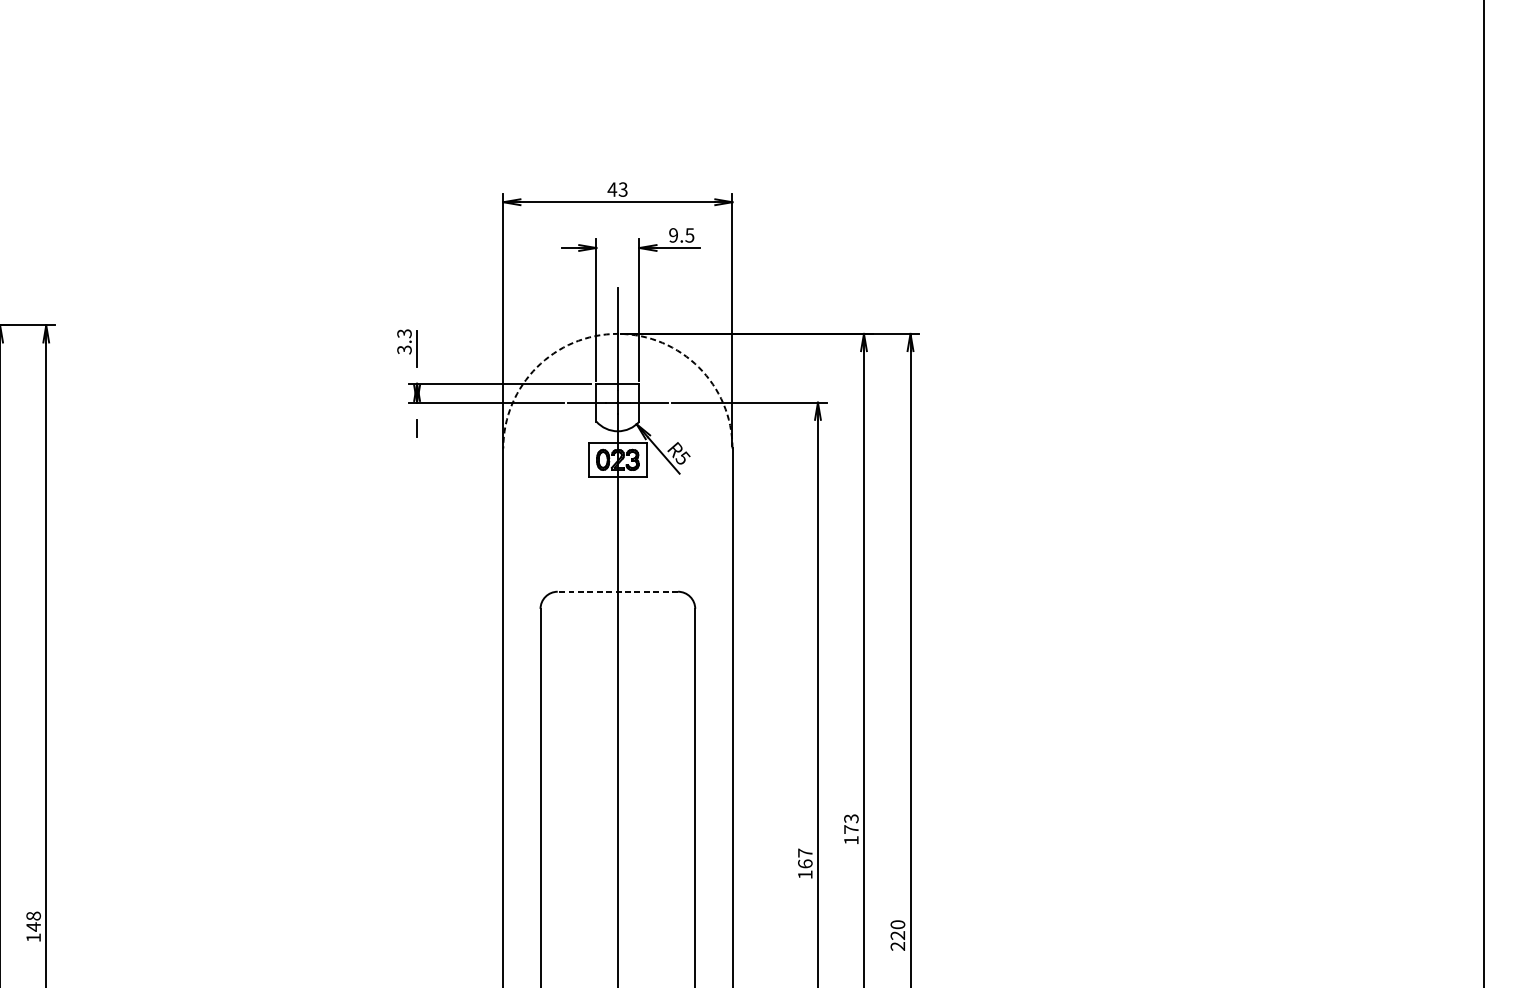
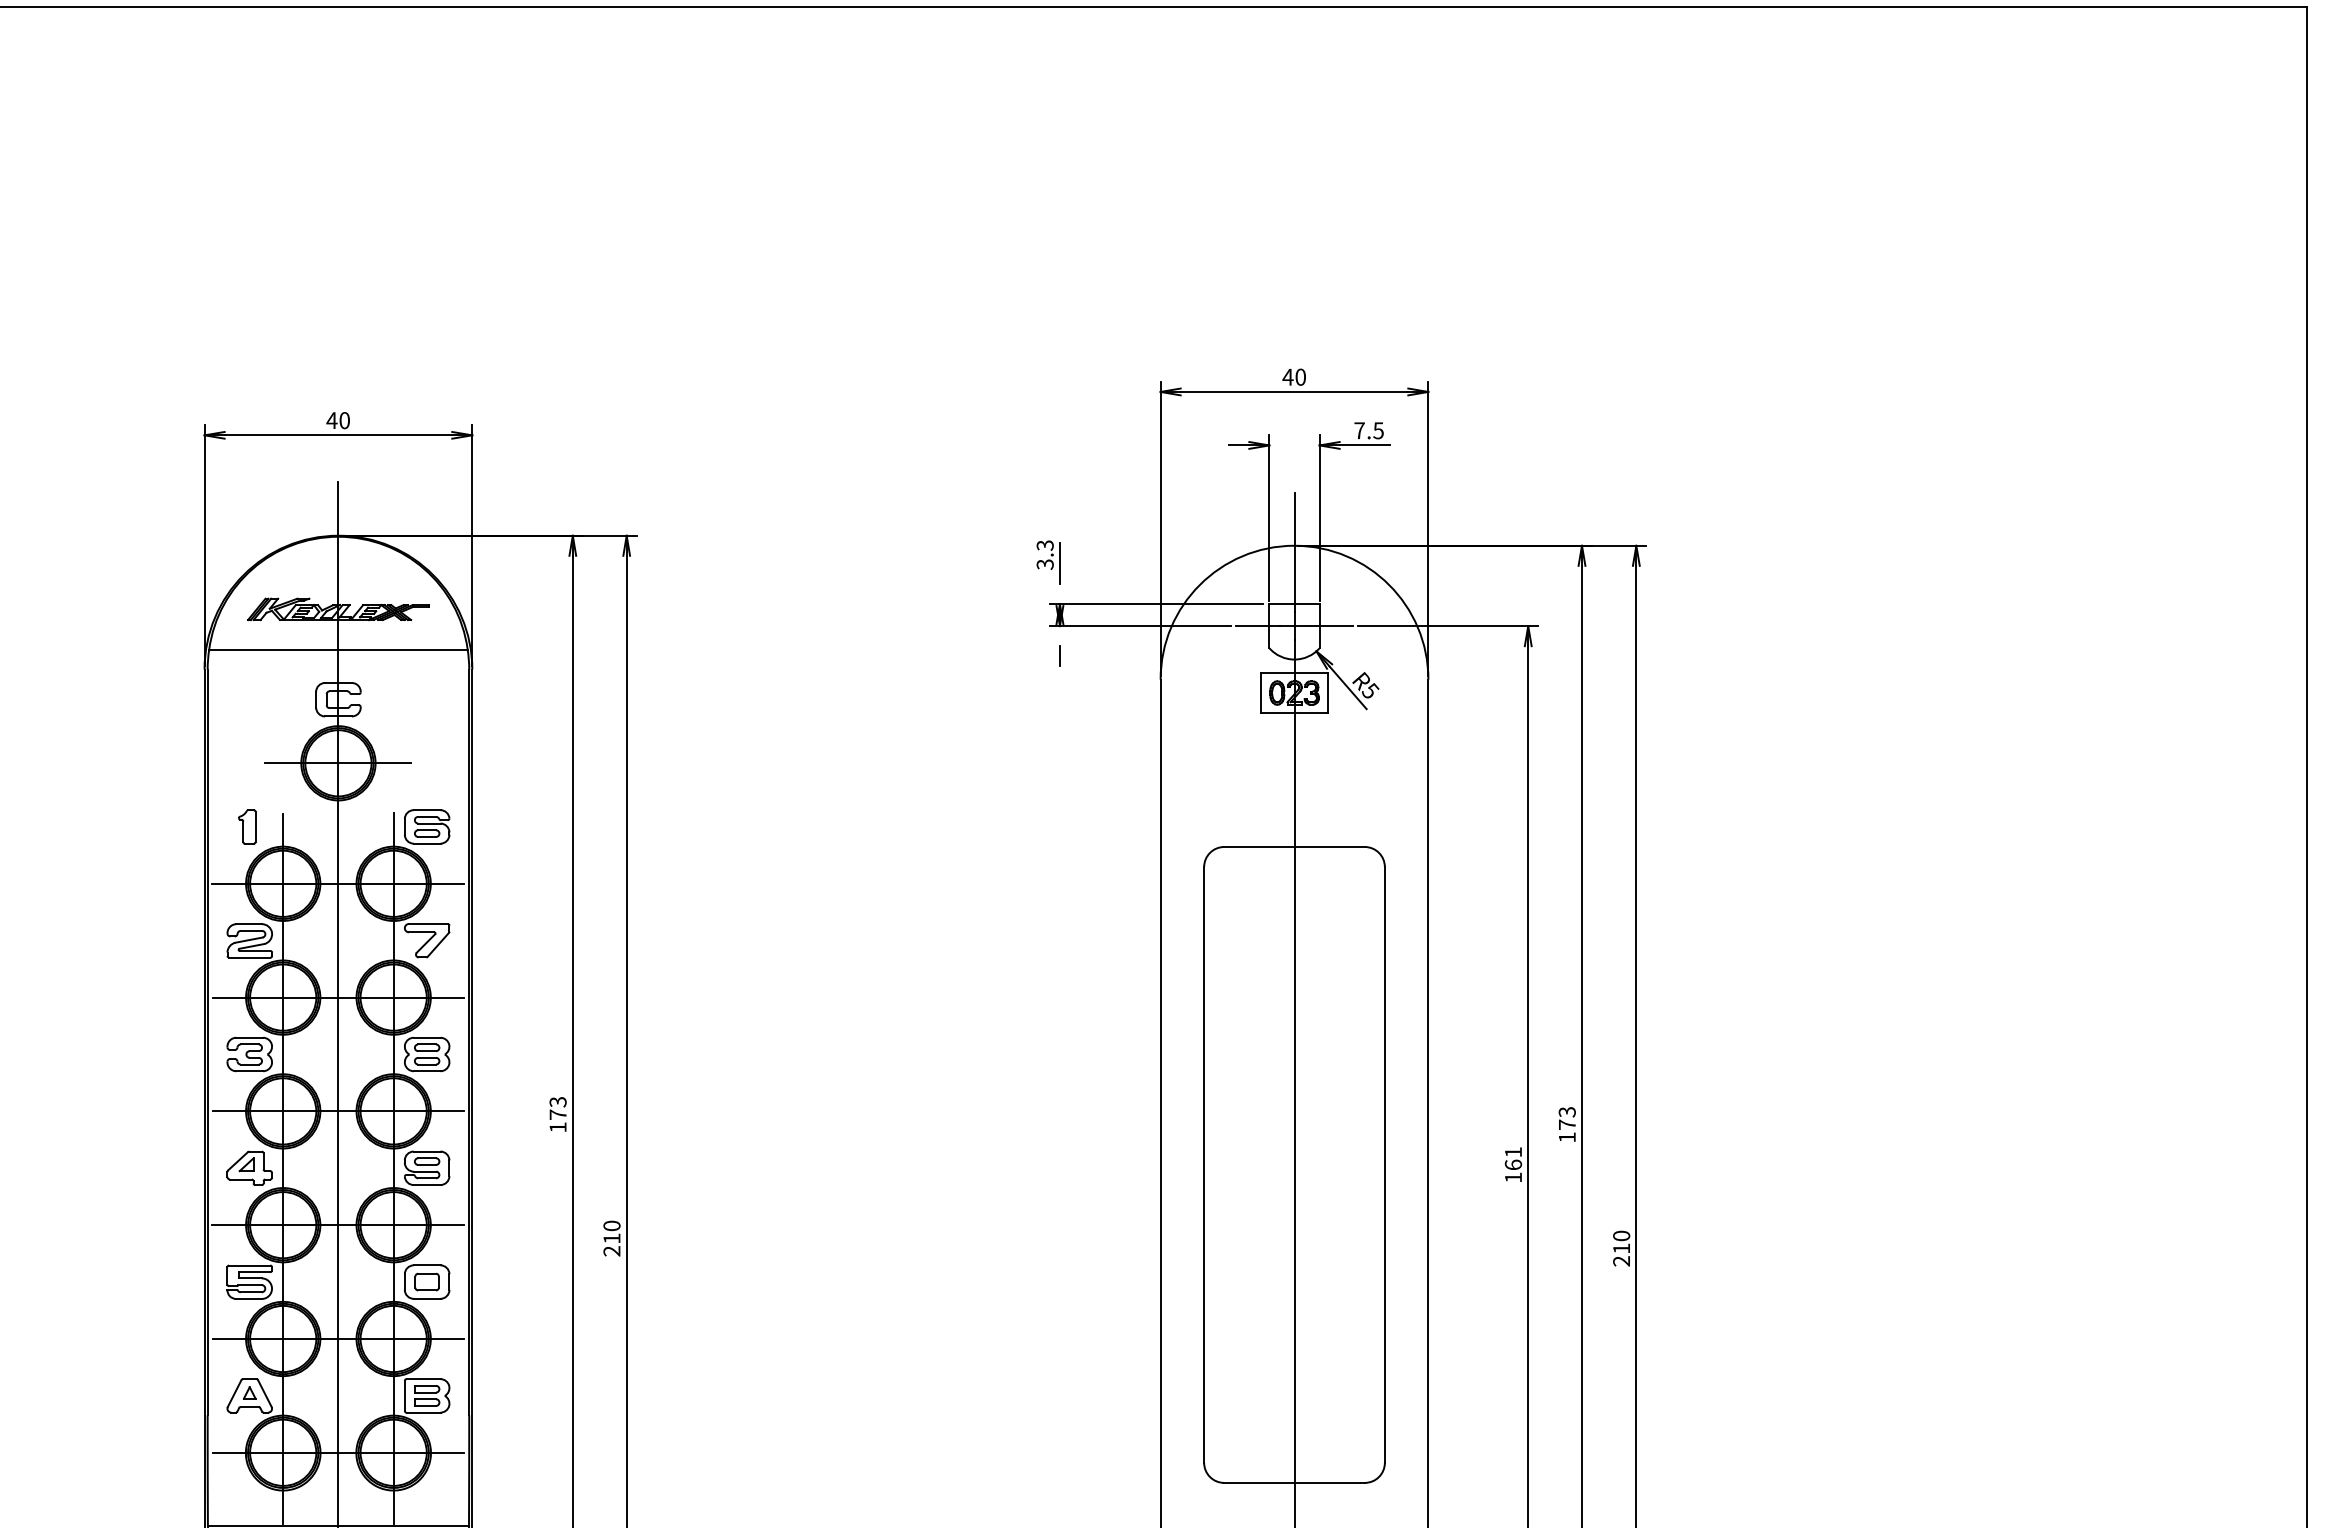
text: (623, 188) -> (1300, 376), 43 -> 40
text: (673, 235) -> (1359, 430), 9.5 -> 7.5
arc: (617, 333) -> (1294, 545), dashed -> solid
line: (617, 592) -> (1294, 847), dashed -> solid
text: (805, 853) -> (1513, 1152), 167 -> 161
text: (33, 926) -> (611, 1238), 148 -> 210
text: (897, 935) -> (1621, 1248), 220 -> 210

